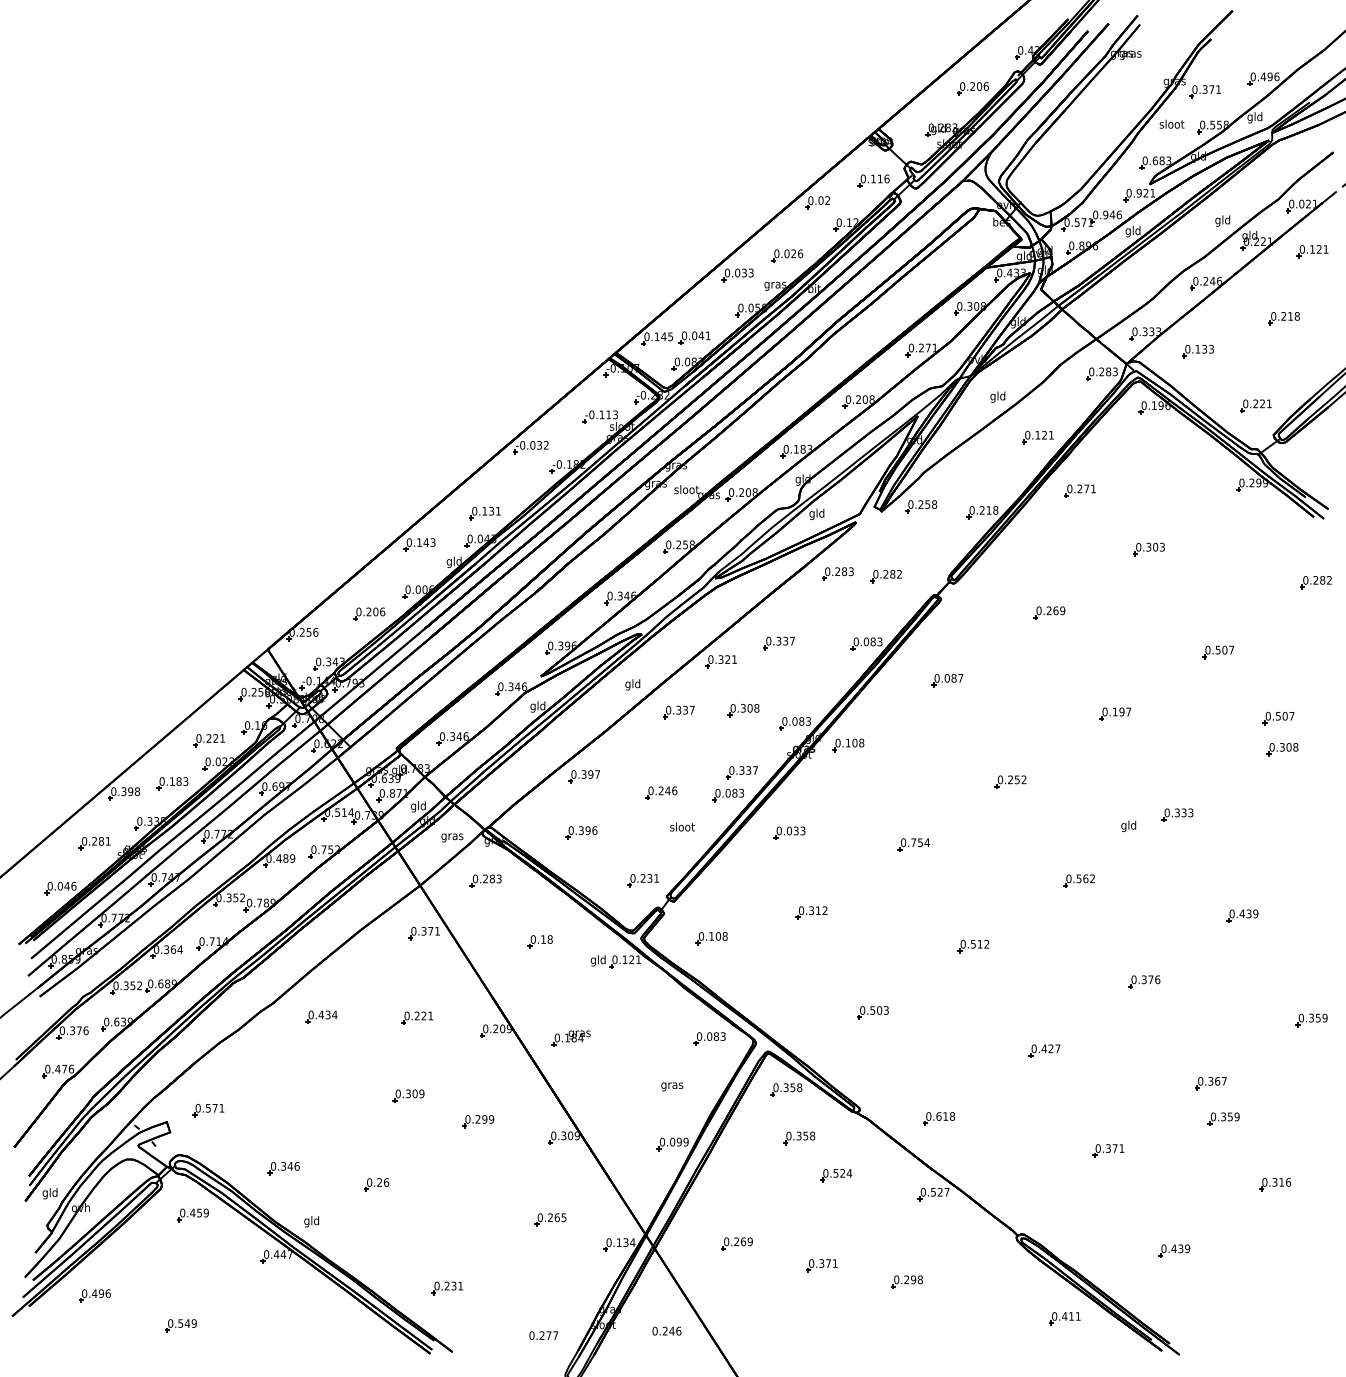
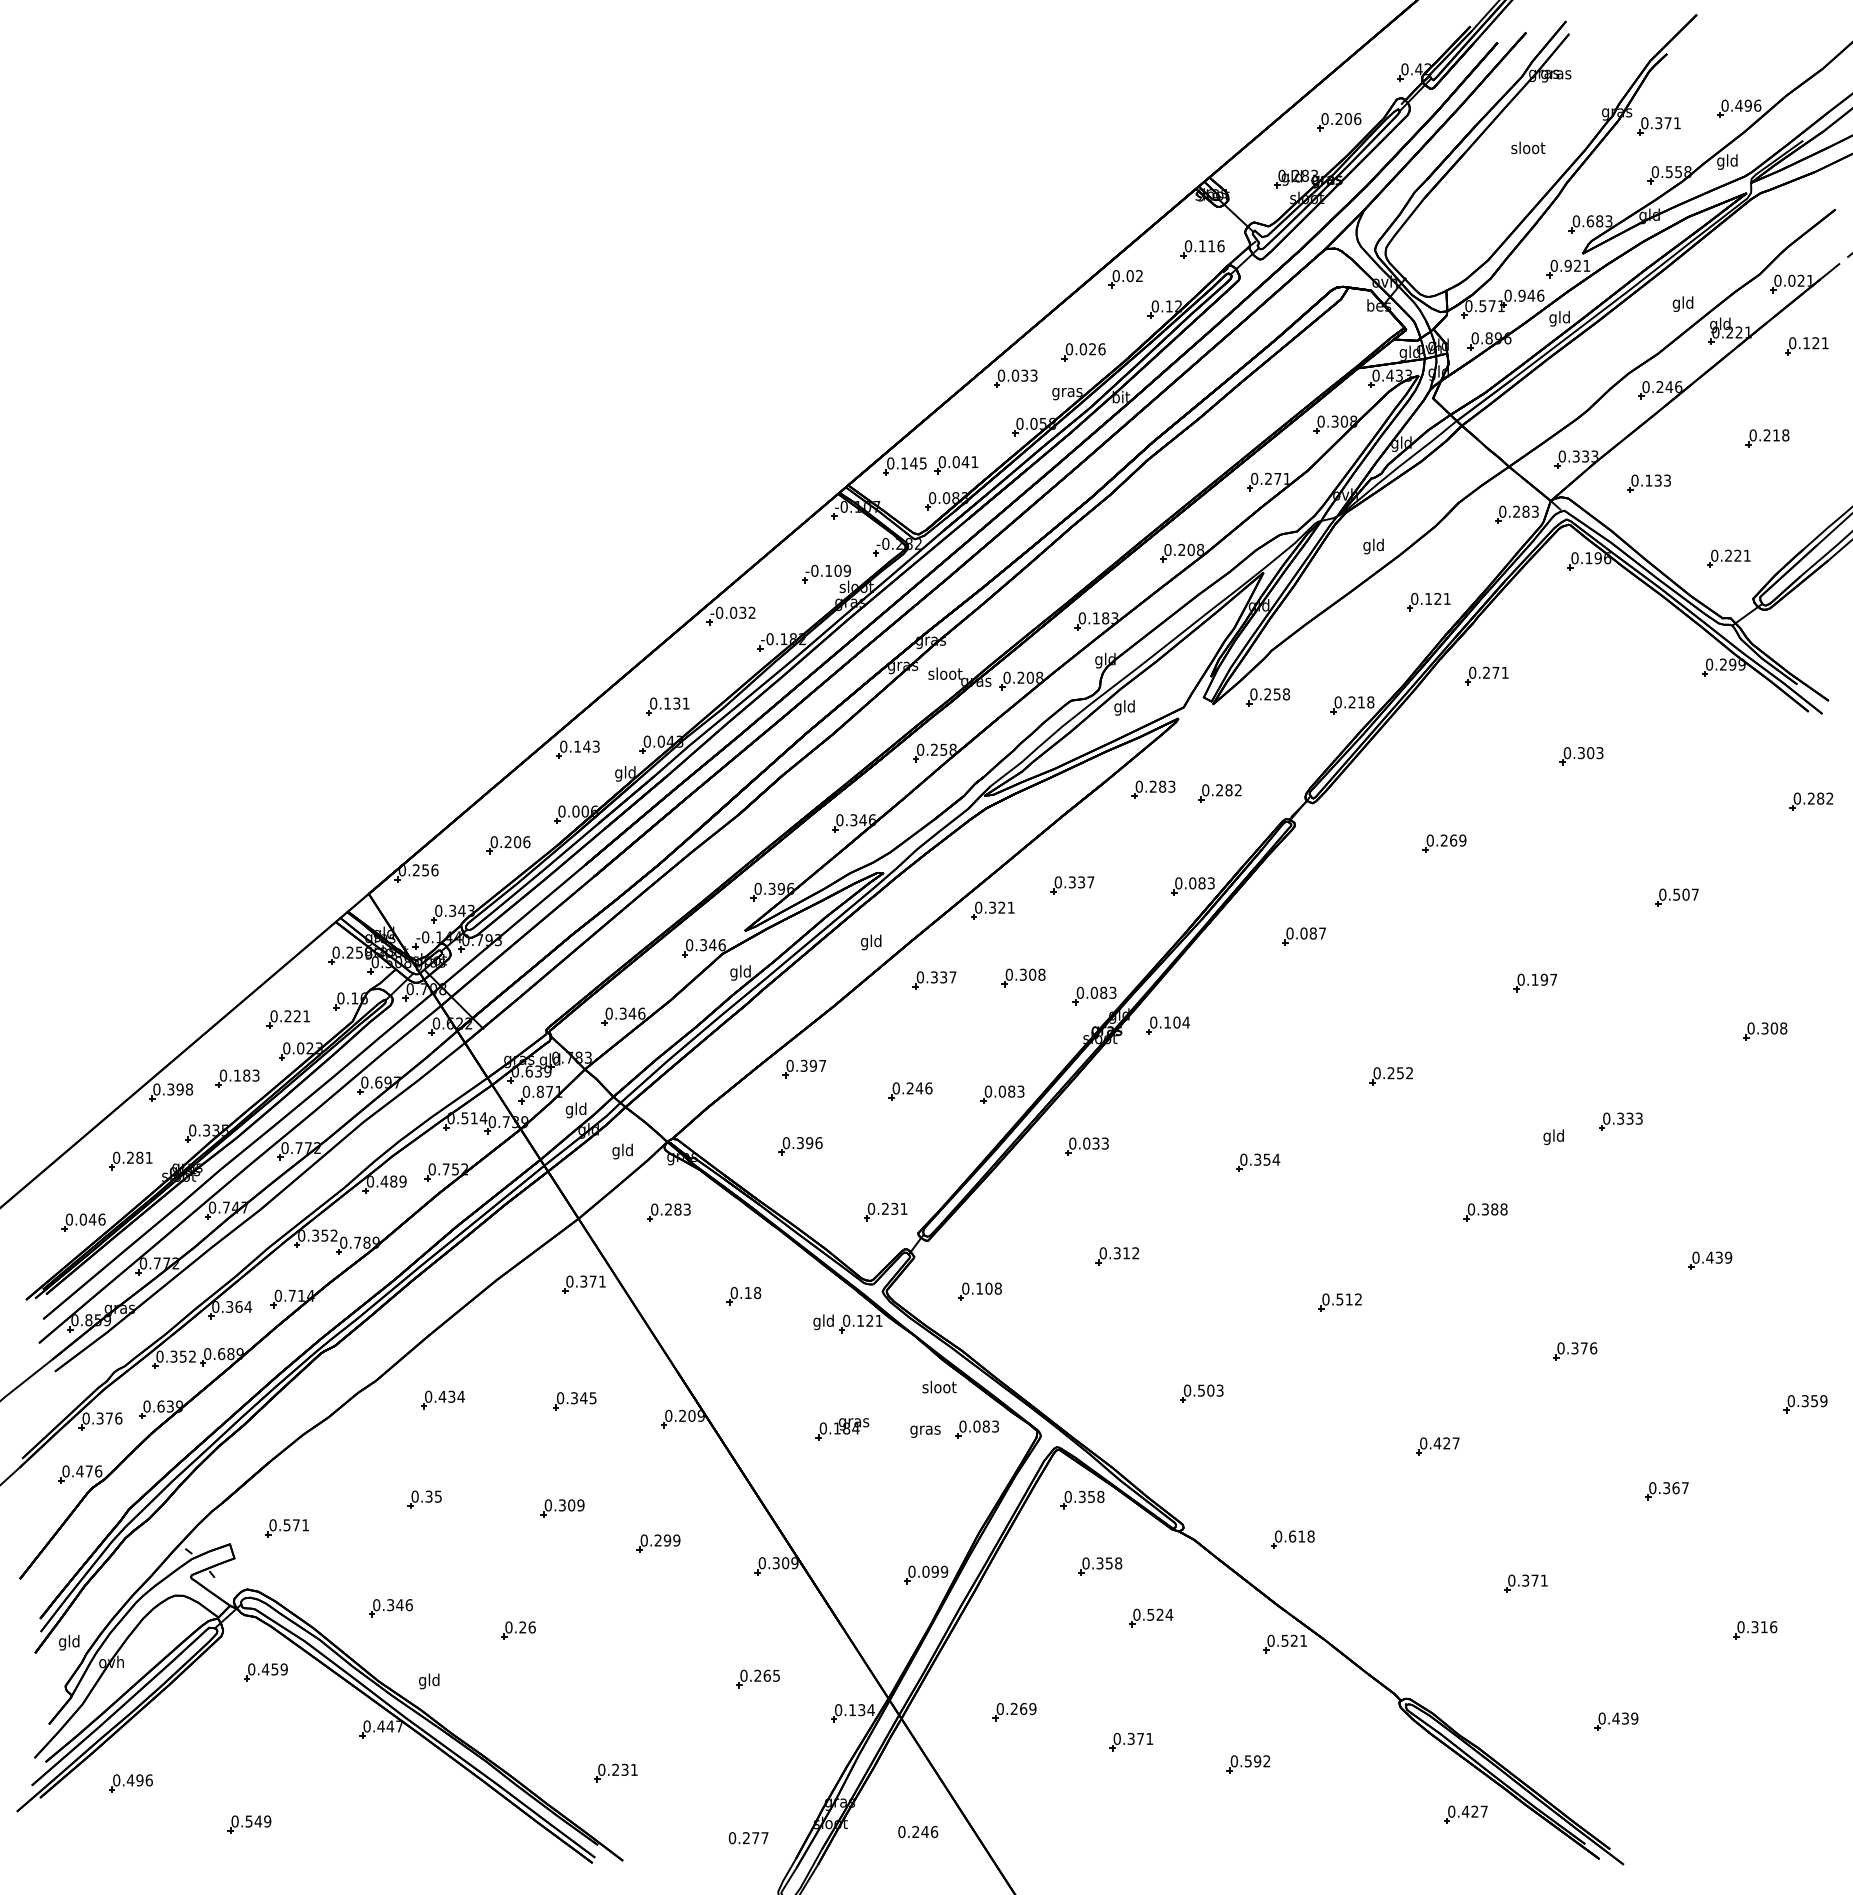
text: (1172, 123) -> (1528, 147), moved
text: (611, 414) -> (842, 570), -0.113 -> -0.109
part: (1278, 718) -> (1759, 988), removed
text: (861, 742) -> (1186, 1022), 0.108 -> 0.104
part: (742, 772) -> (1021, 1063), removed
text: (682, 826) -> (939, 1386), moved
text: (452, 836) -> (622, 1151), gras -> gld
text: (913, 842) -> (1257, 1159), 0.754 -> 0.354
text: (1085, 878) -> (1494, 1209), 0.562 -> 0.388
text: (423, 1016) -> (583, 1398), 0.221 -> 0.345
part: (571, 1038) -> (842, 1429), moved
text: (672, 1086) -> (925, 1431), moved
part: (308, 1089) -> (424, 1499), added
part: (1223, 1119) -> (1684, 1540), removed
text: (946, 1192) -> (1303, 1640), 0.527 -> 0.521
text: (913, 1279) -> (1257, 1761), 0.298 -> 0.592
text: (1074, 1316) -> (1479, 1811), 0.411 -> 0.427

